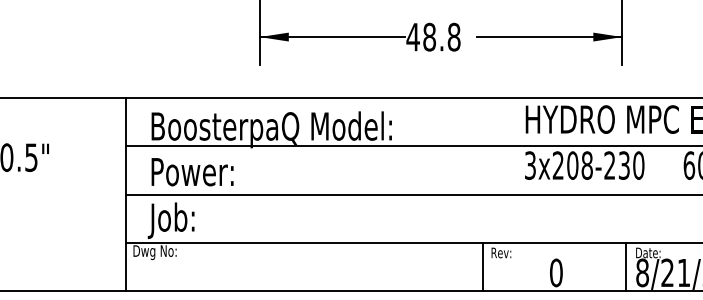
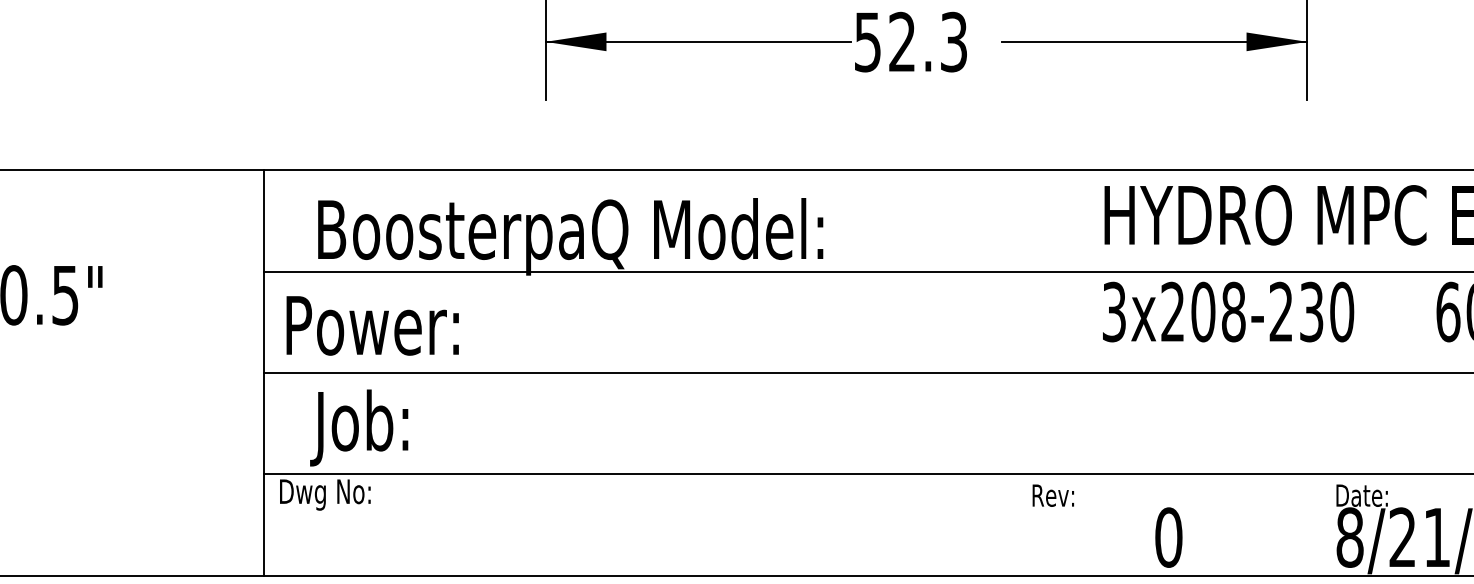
text: (433, 36) -> (910, 40), 48.8 -> 52.3
text: (192, 172) -> (372, 326), moved
line: (482, 266) -> (1013, 524), removed
line: (626, 266) -> (1316, 524), removed

